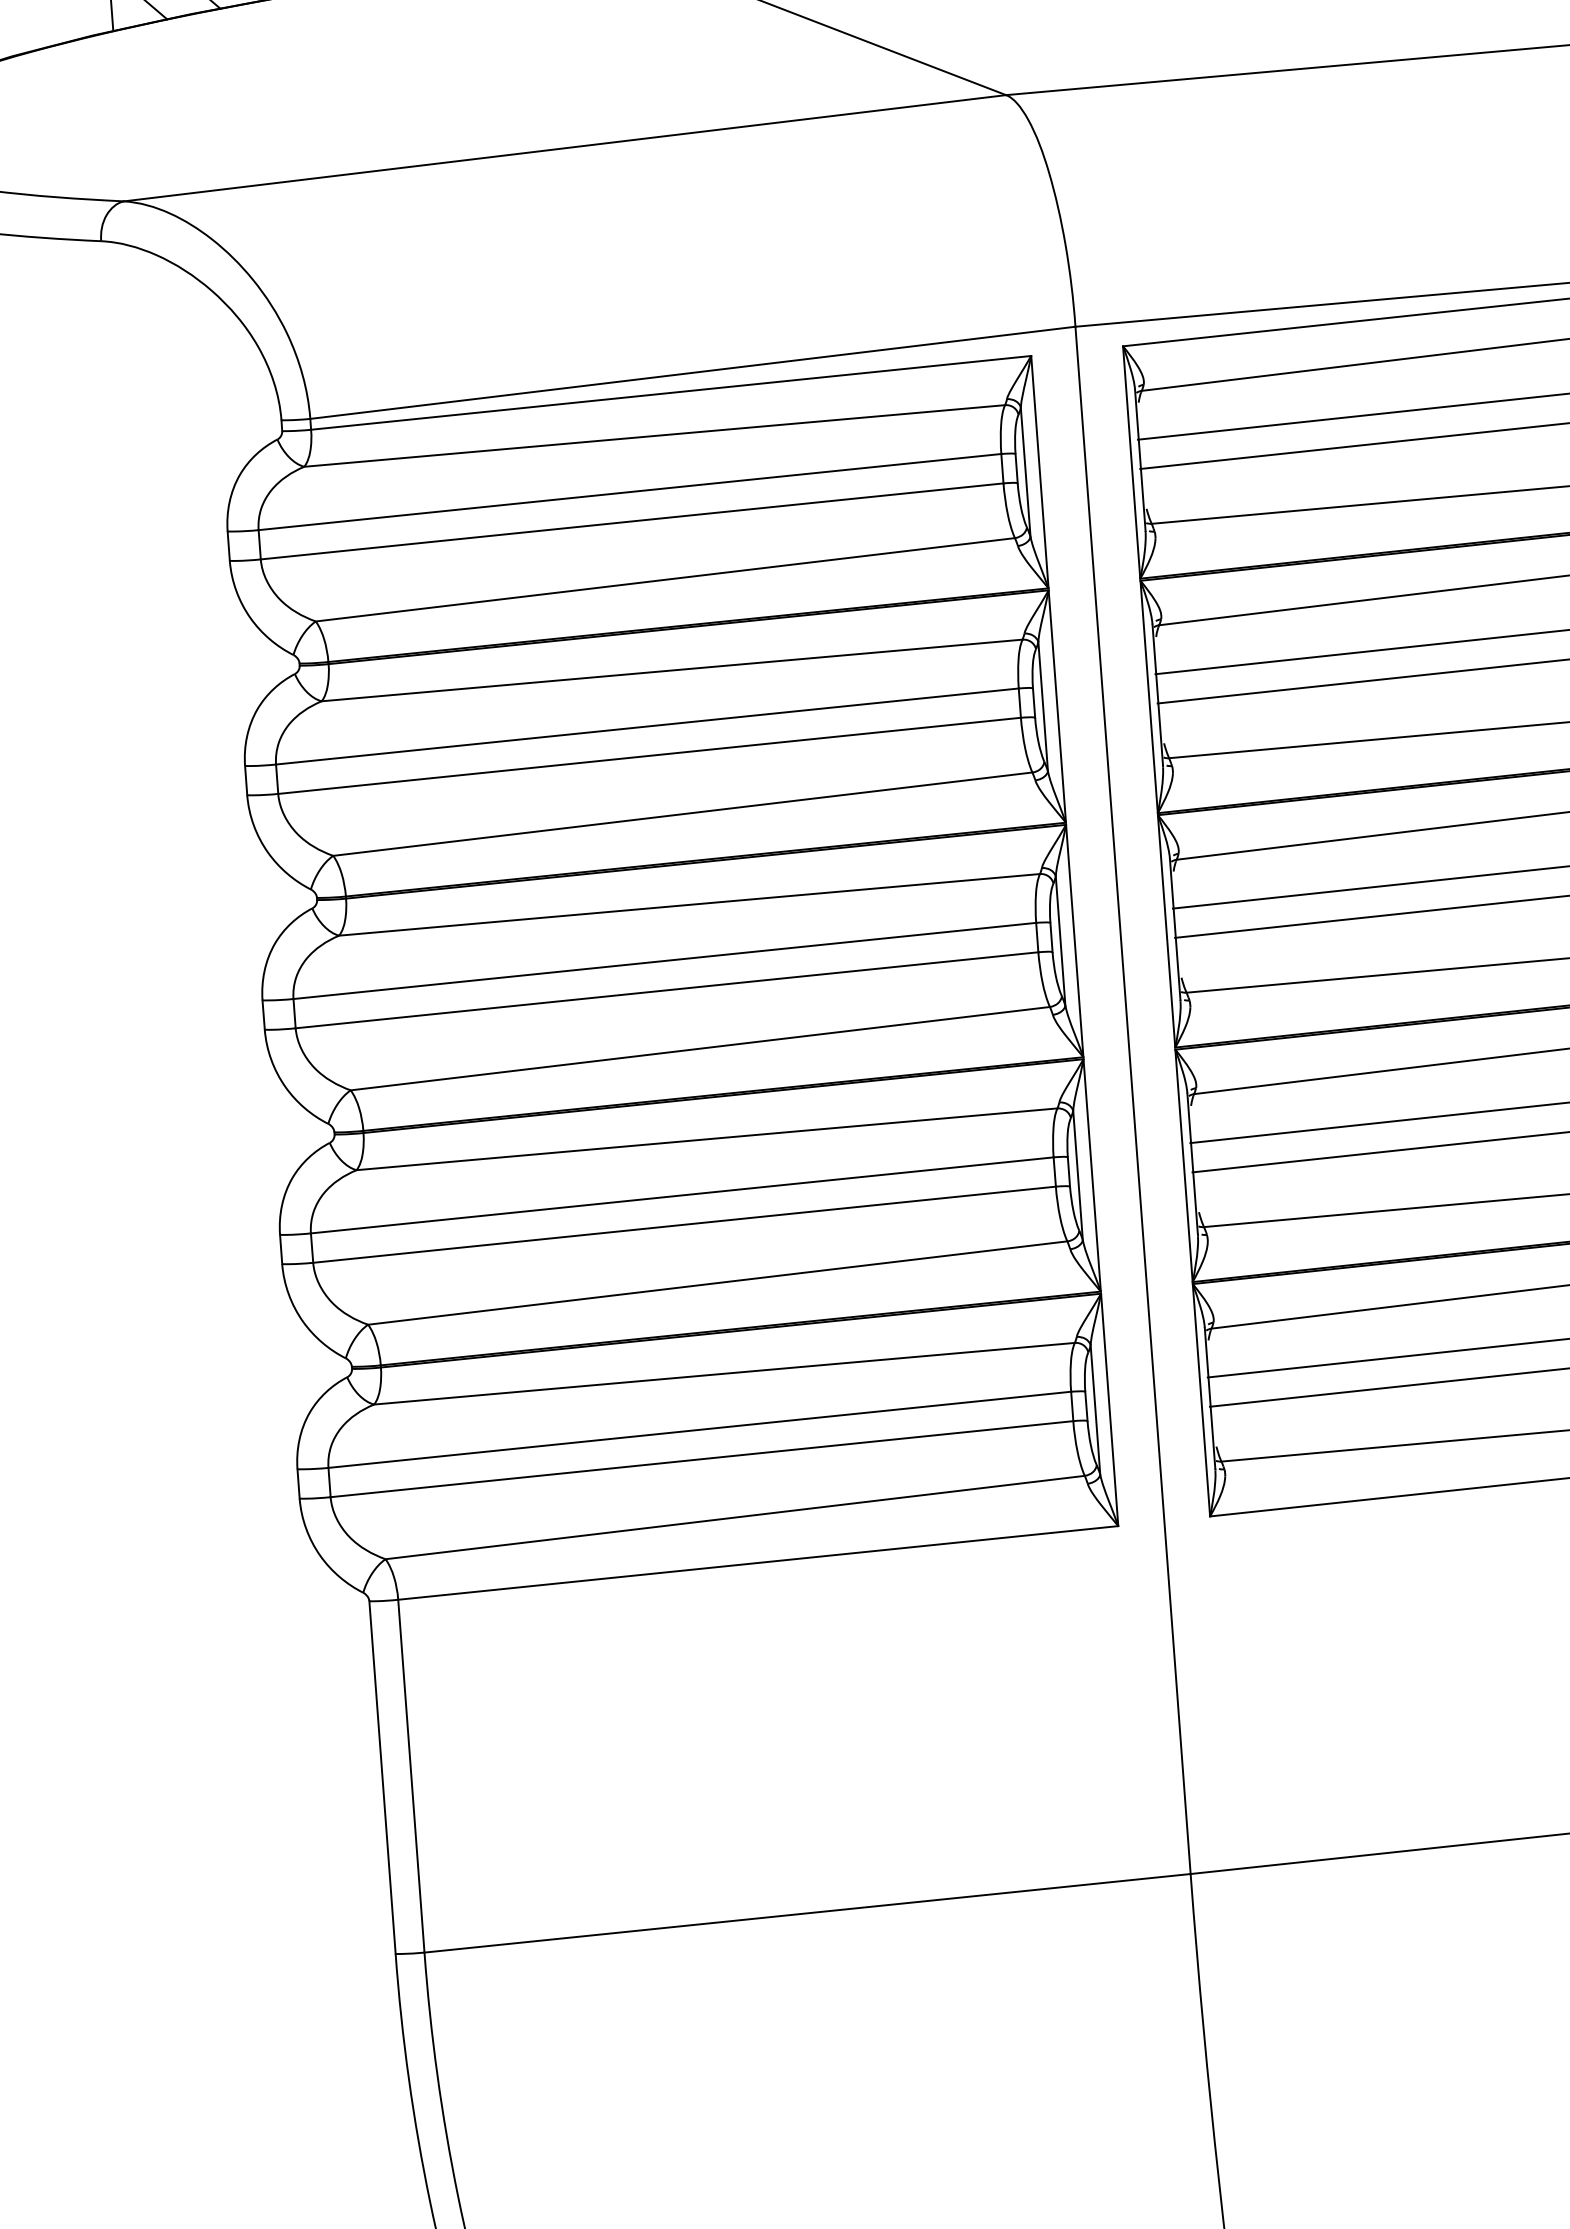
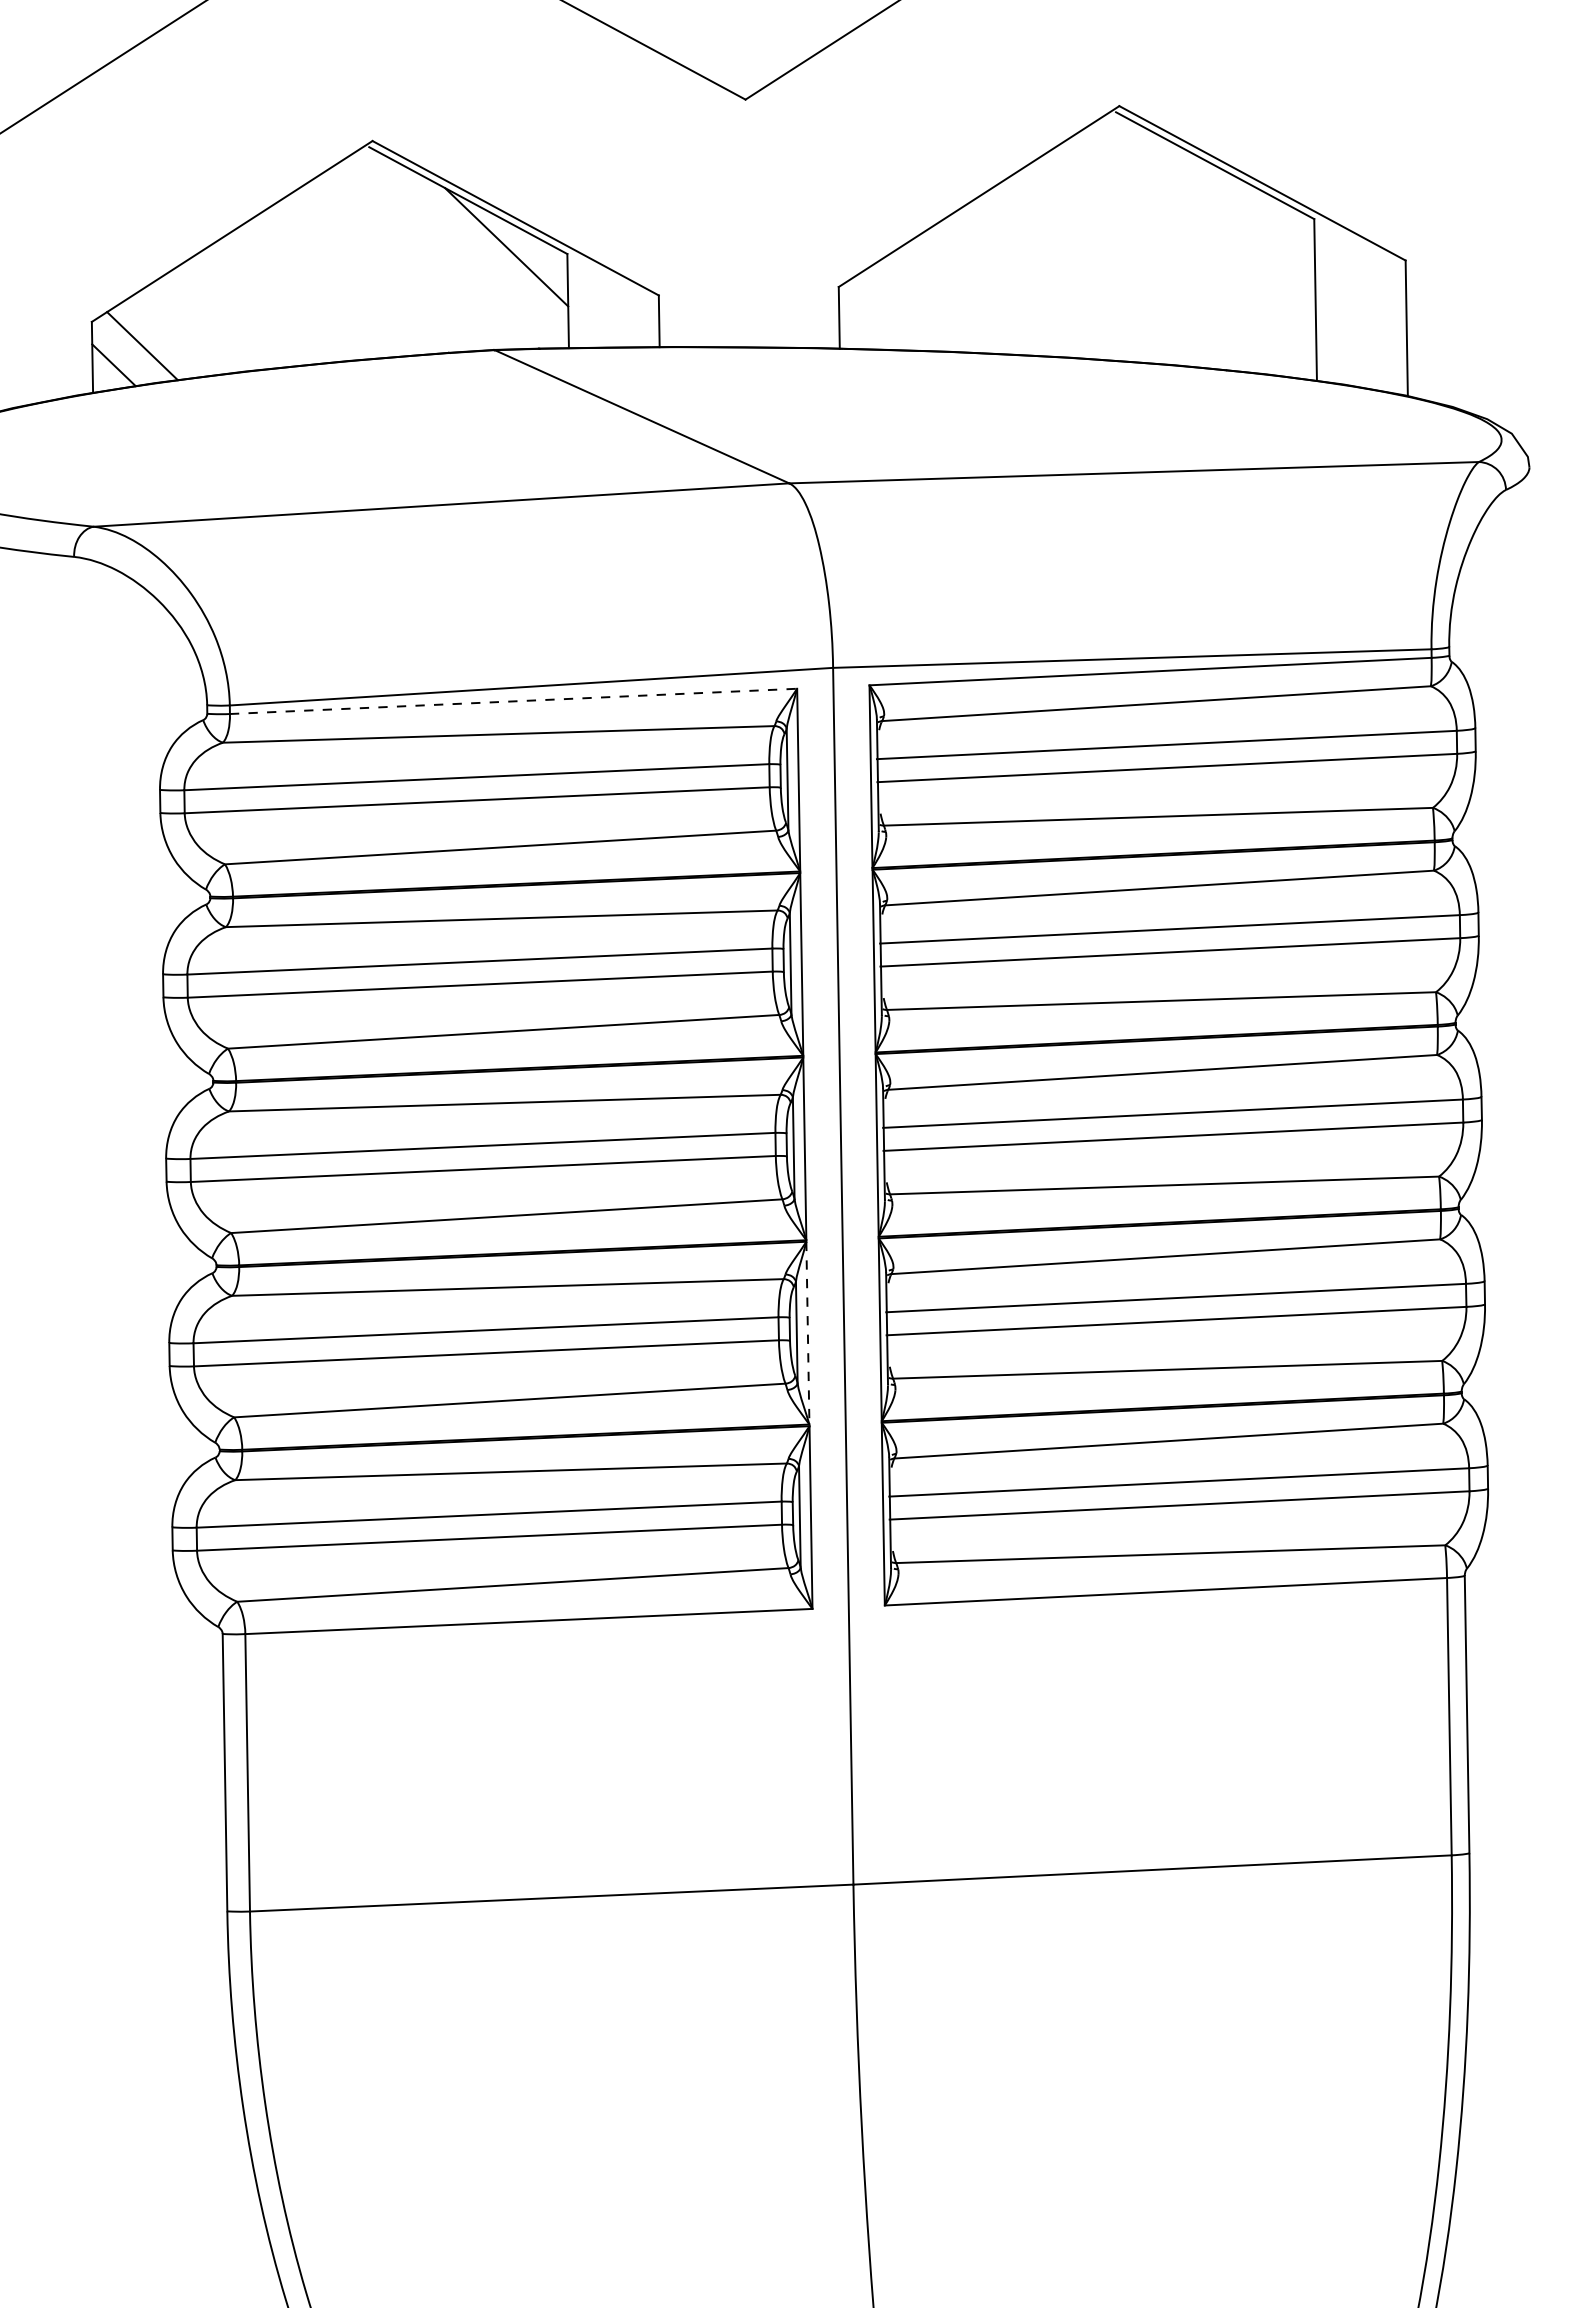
line: (671, 393) -> (513, 701), solid -> dashed
line: (1091, 1175) -> (807, 1333), solid -> dashed

